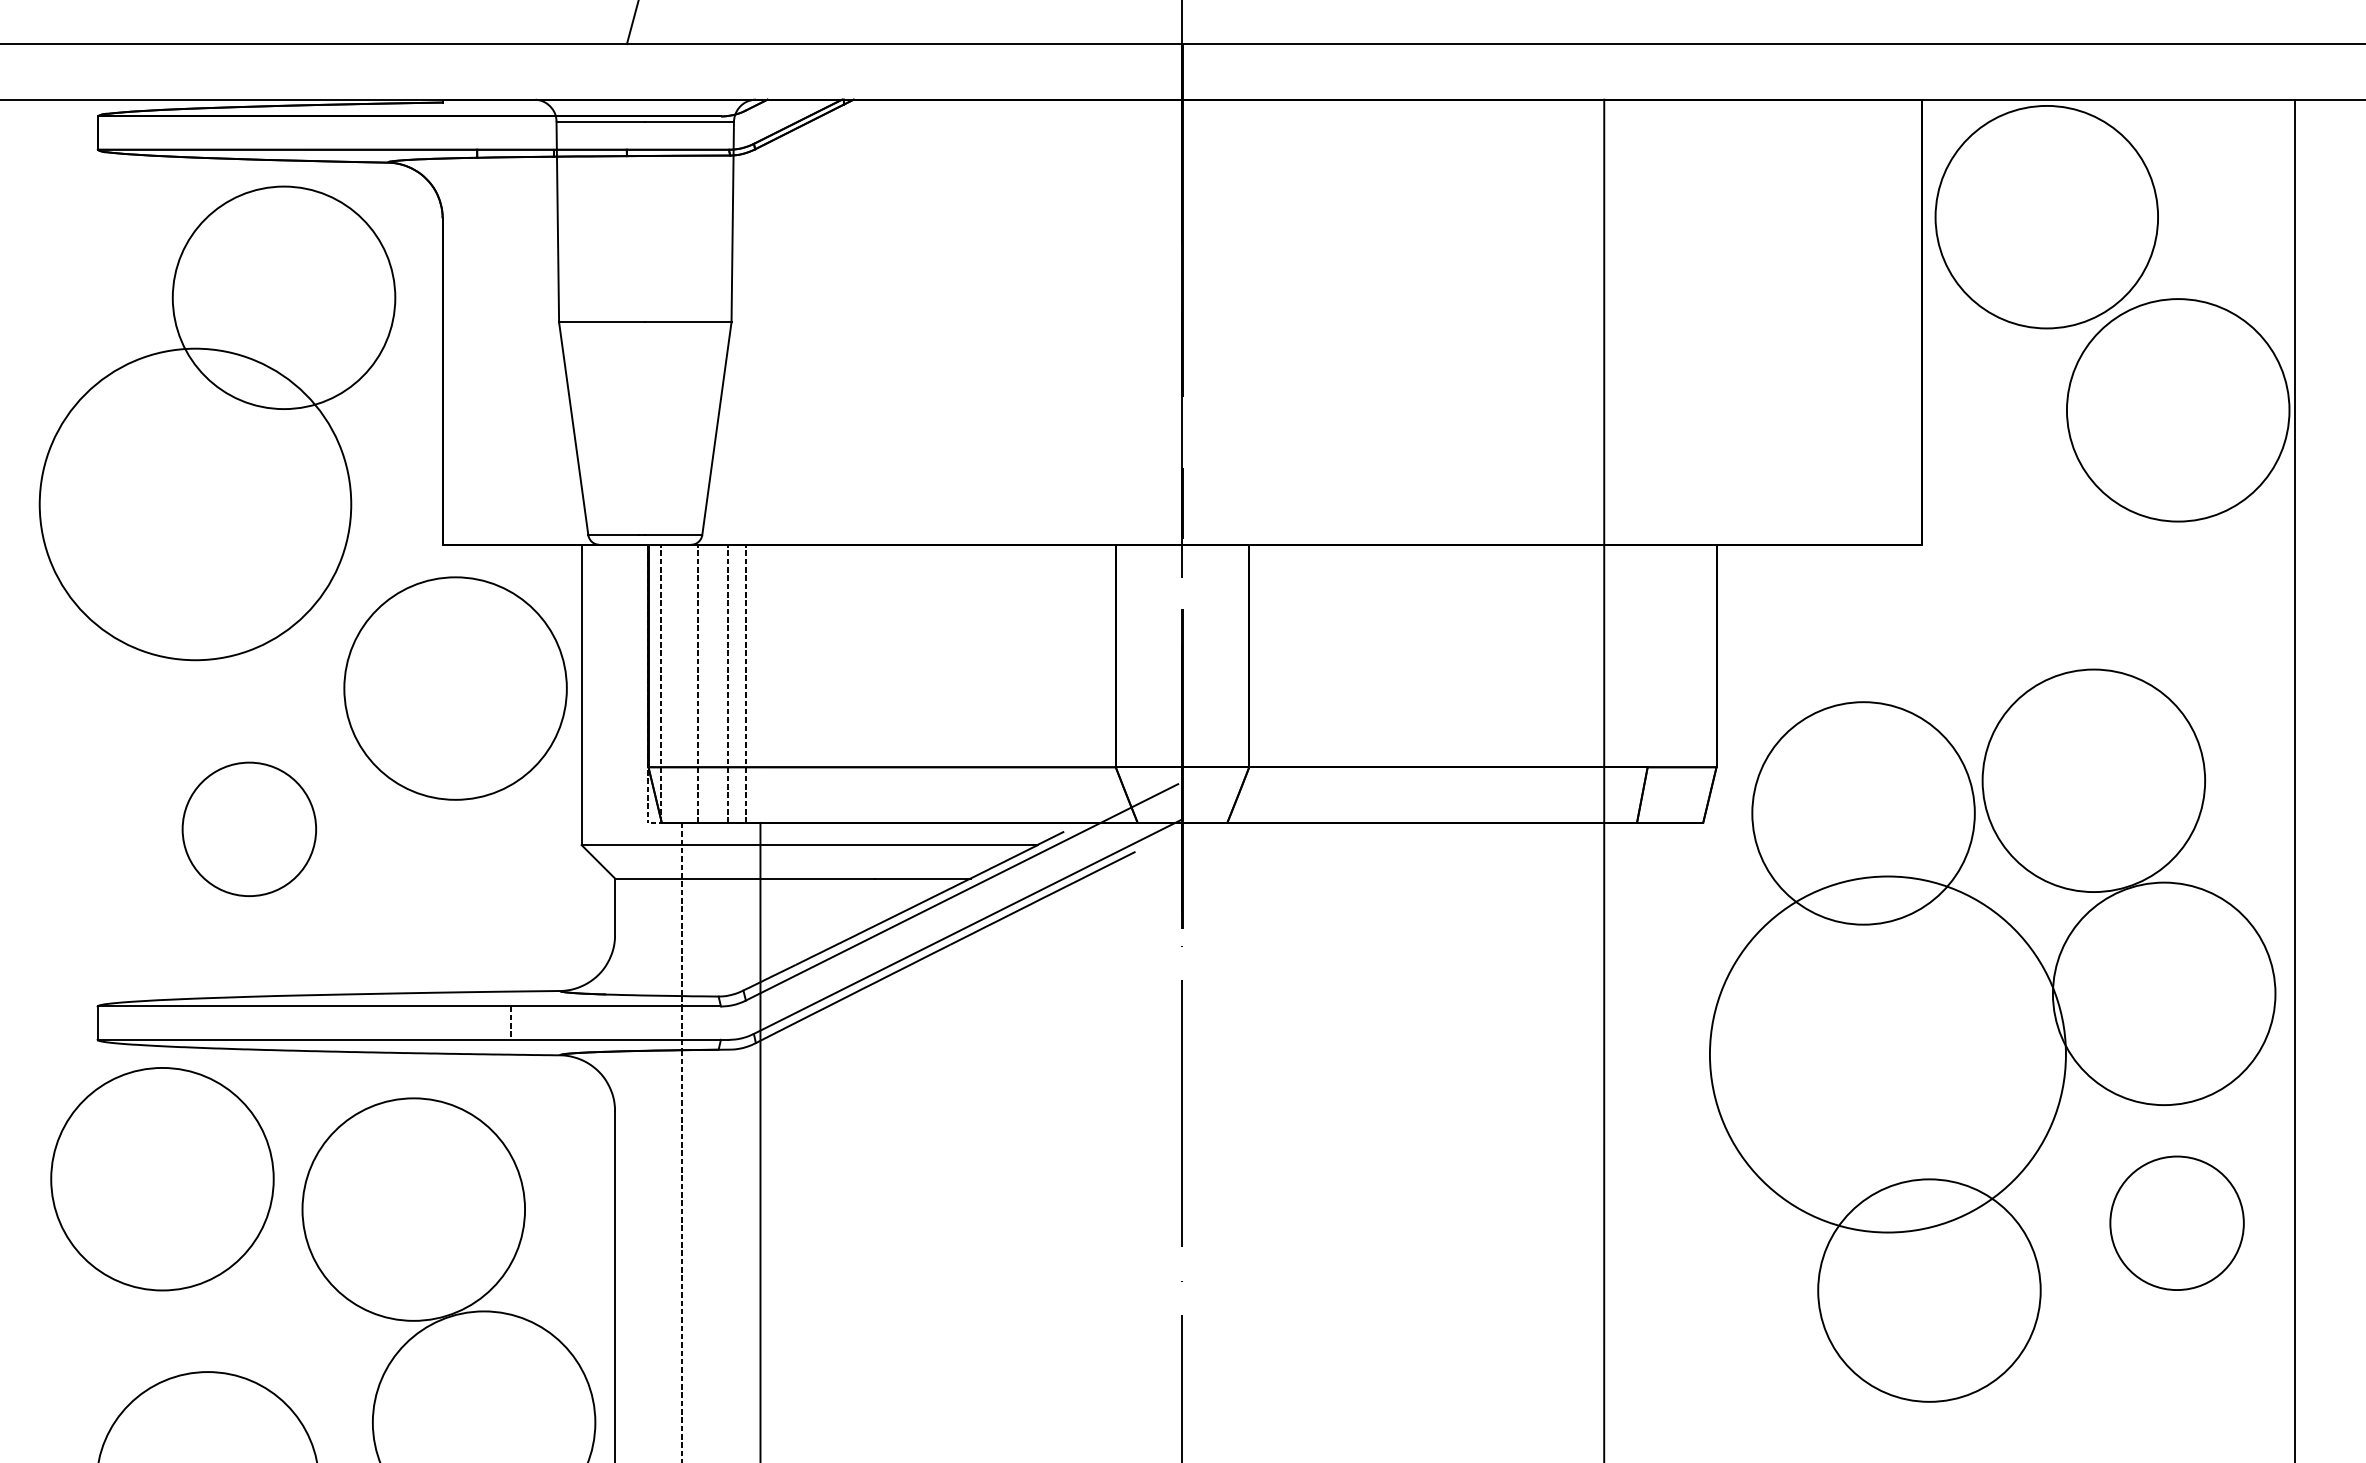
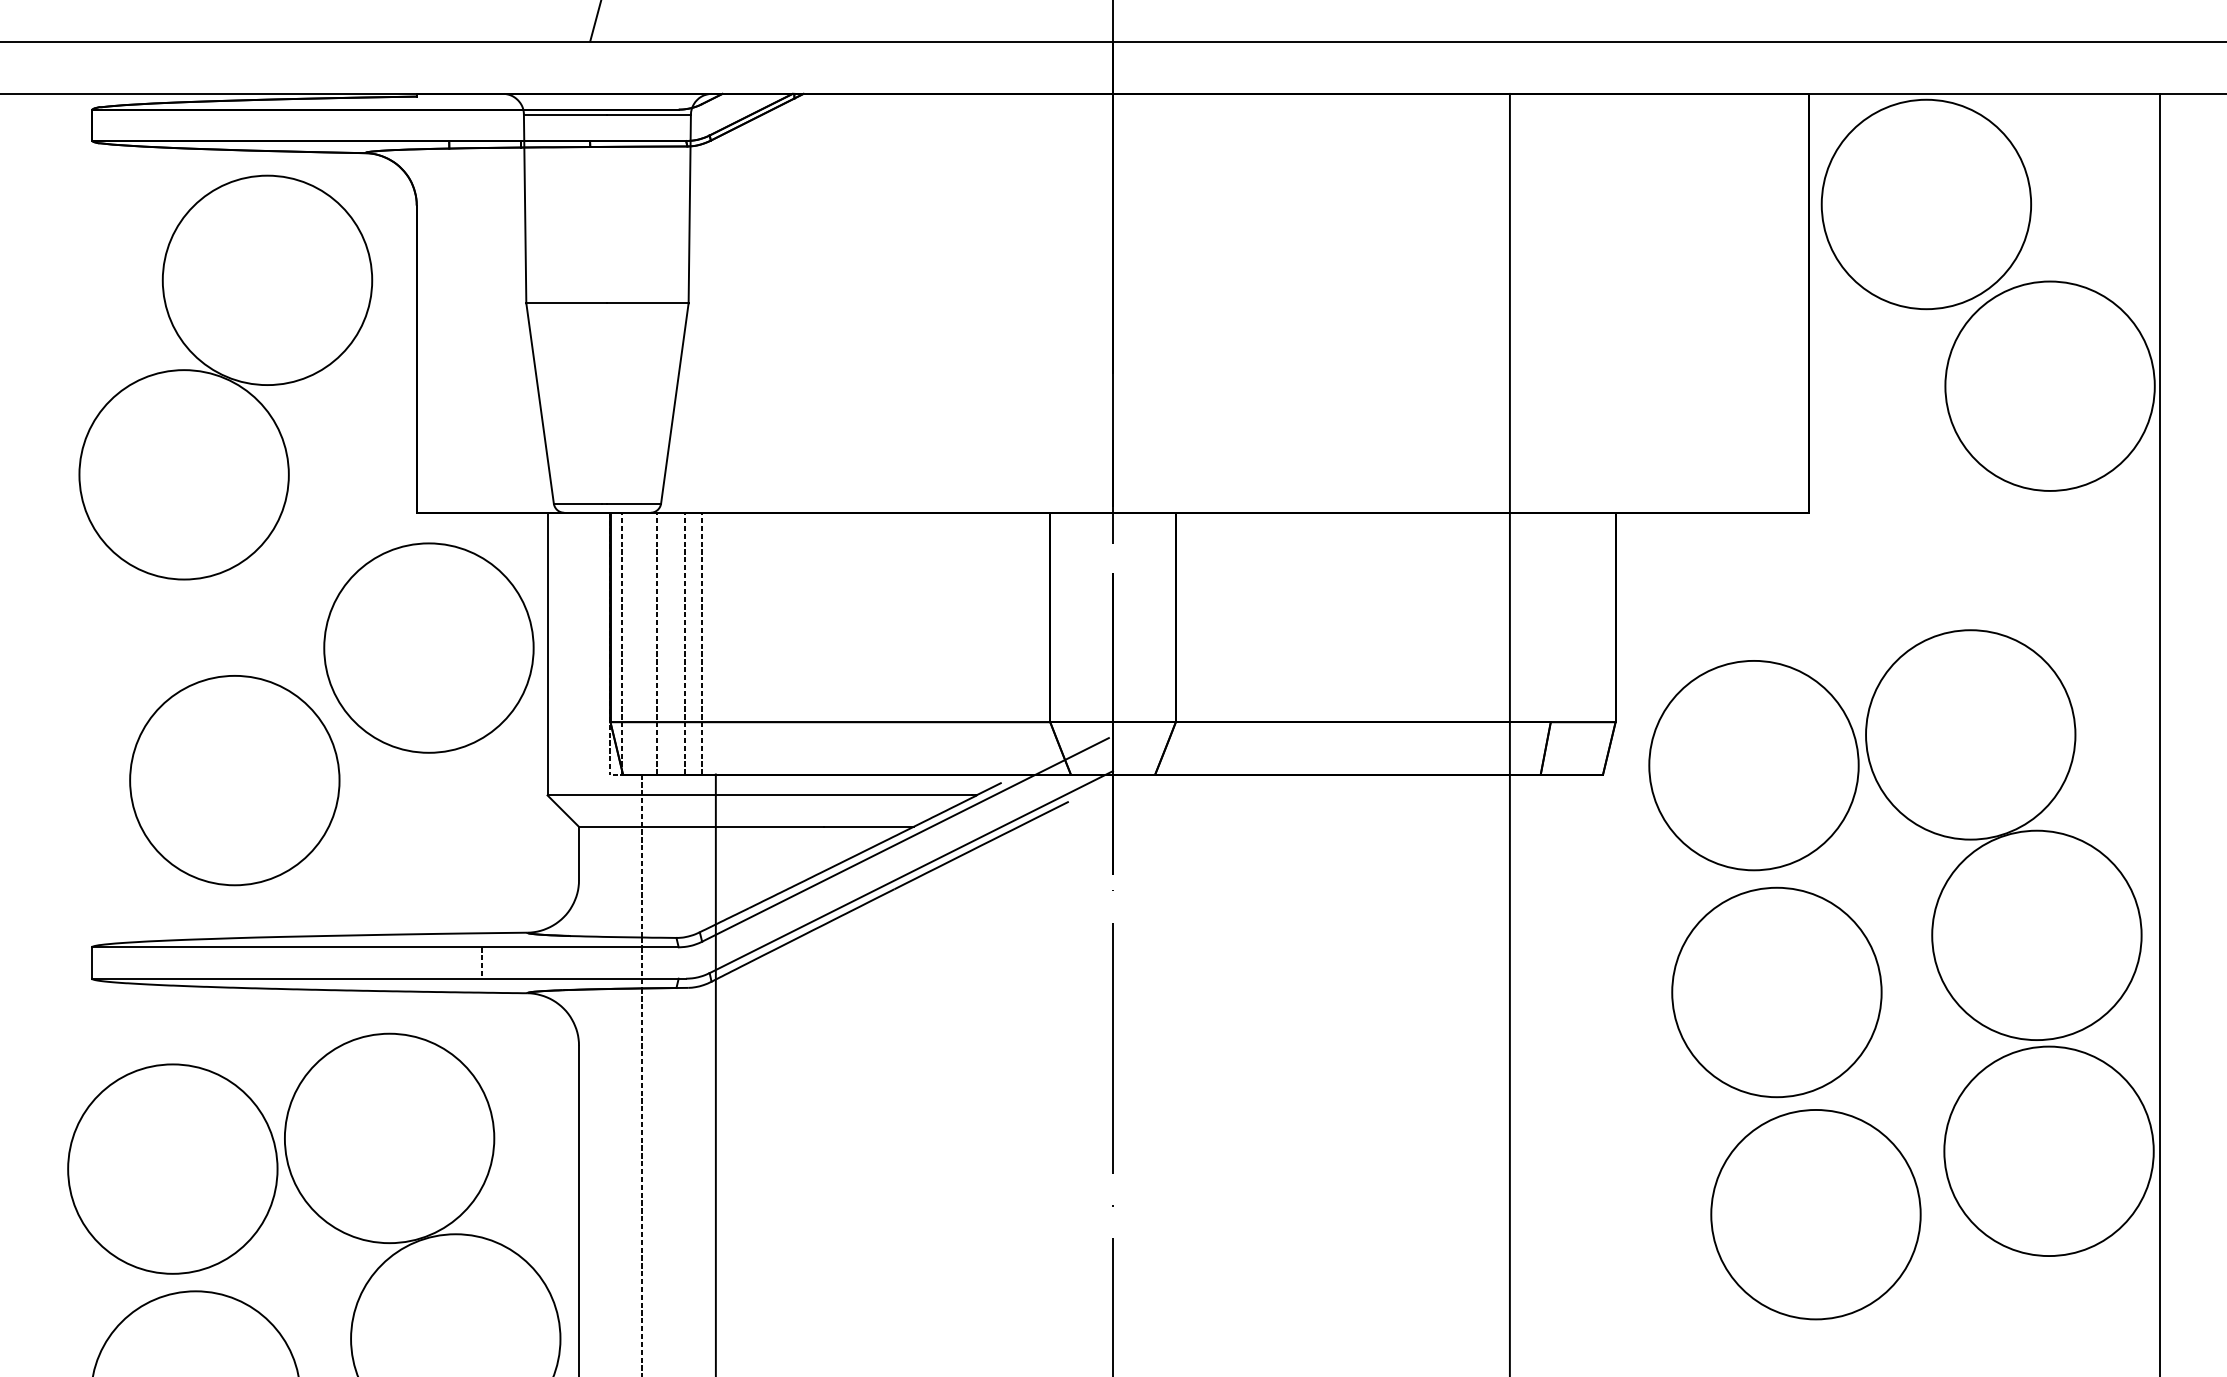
circle: (195, 504) -> (184, 474), size x0.71
circle: (249, 829) -> (234, 780), size x1.67
circle: (1887, 1054) -> (1776, 992), size x0.62
circle: (162, 1179) -> (172, 1169), moved
circle: (2176, 1223) -> (2048, 1151), size x1.67

